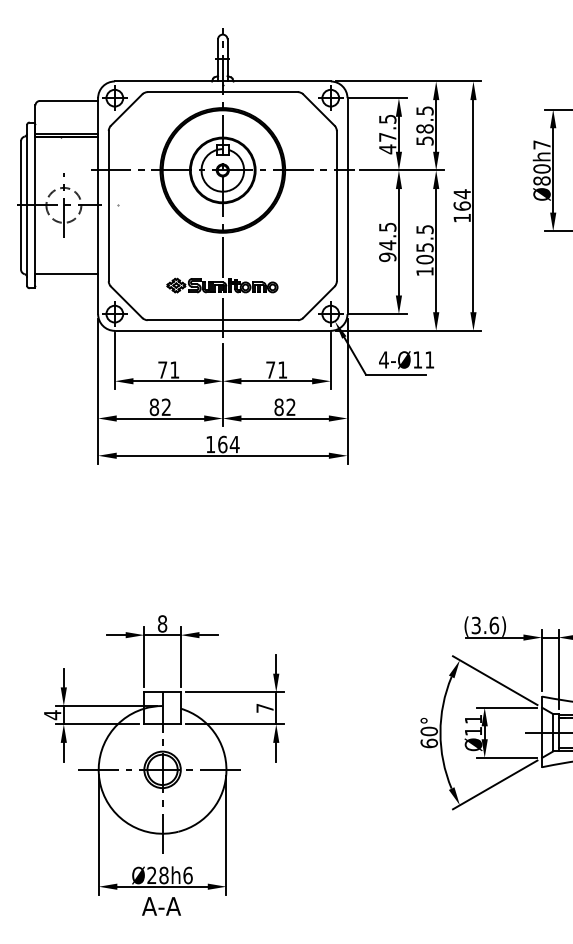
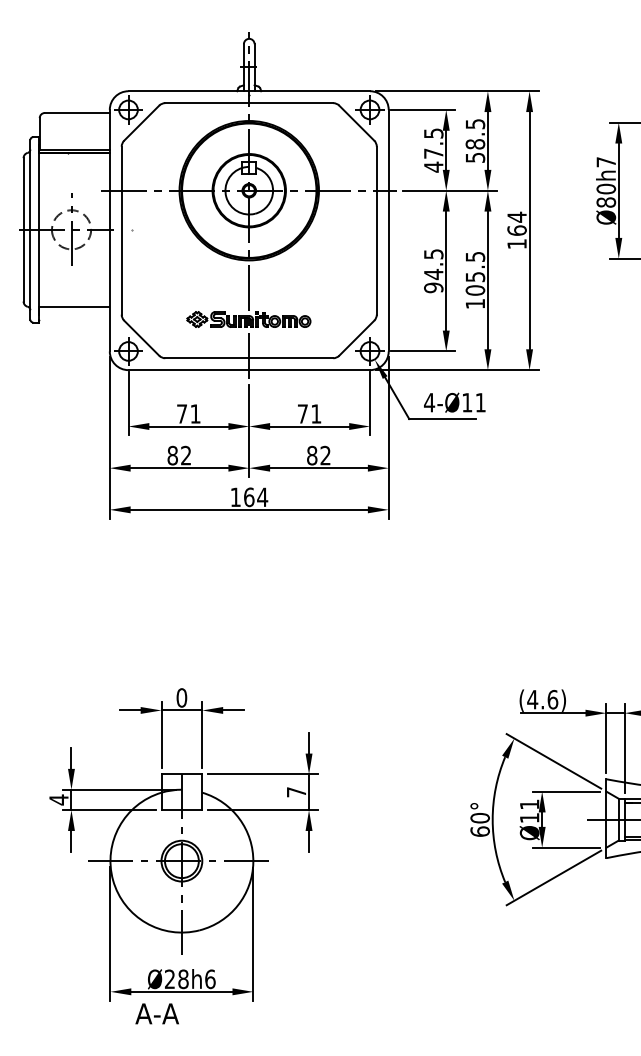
text: (162, 623) -> (181, 697), 8 -> 0
text: (476, 625) -> (532, 699), (3.6) -> (4.6)
text: (161, 906) -> (157, 1013), moved

